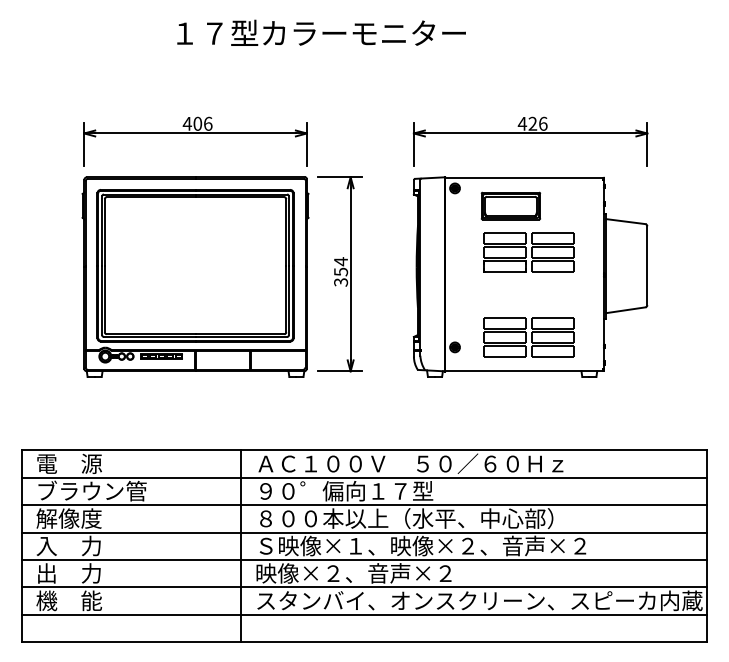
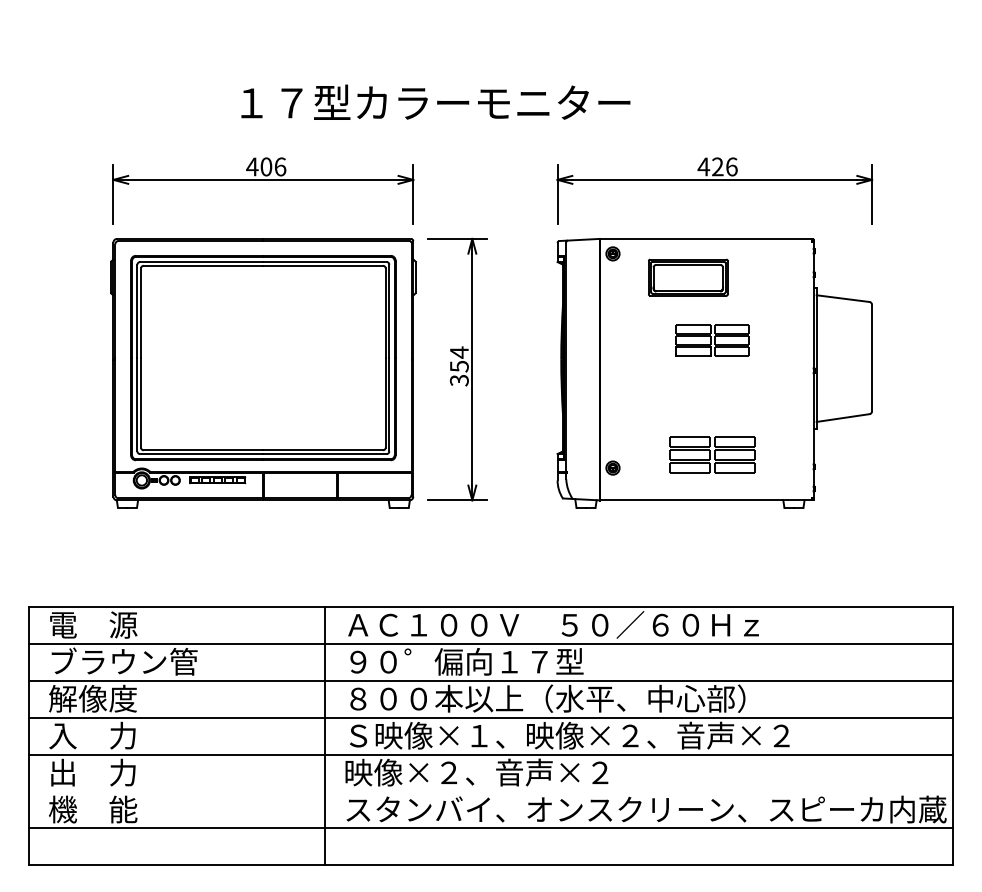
text: (321, 32) -> (435, 101), moved
part: (528, 252) -> (711, 340), size x0.6
part: (528, 337) -> (711, 454), size x0.7
line: (364, 587) -> (491, 791), removed

